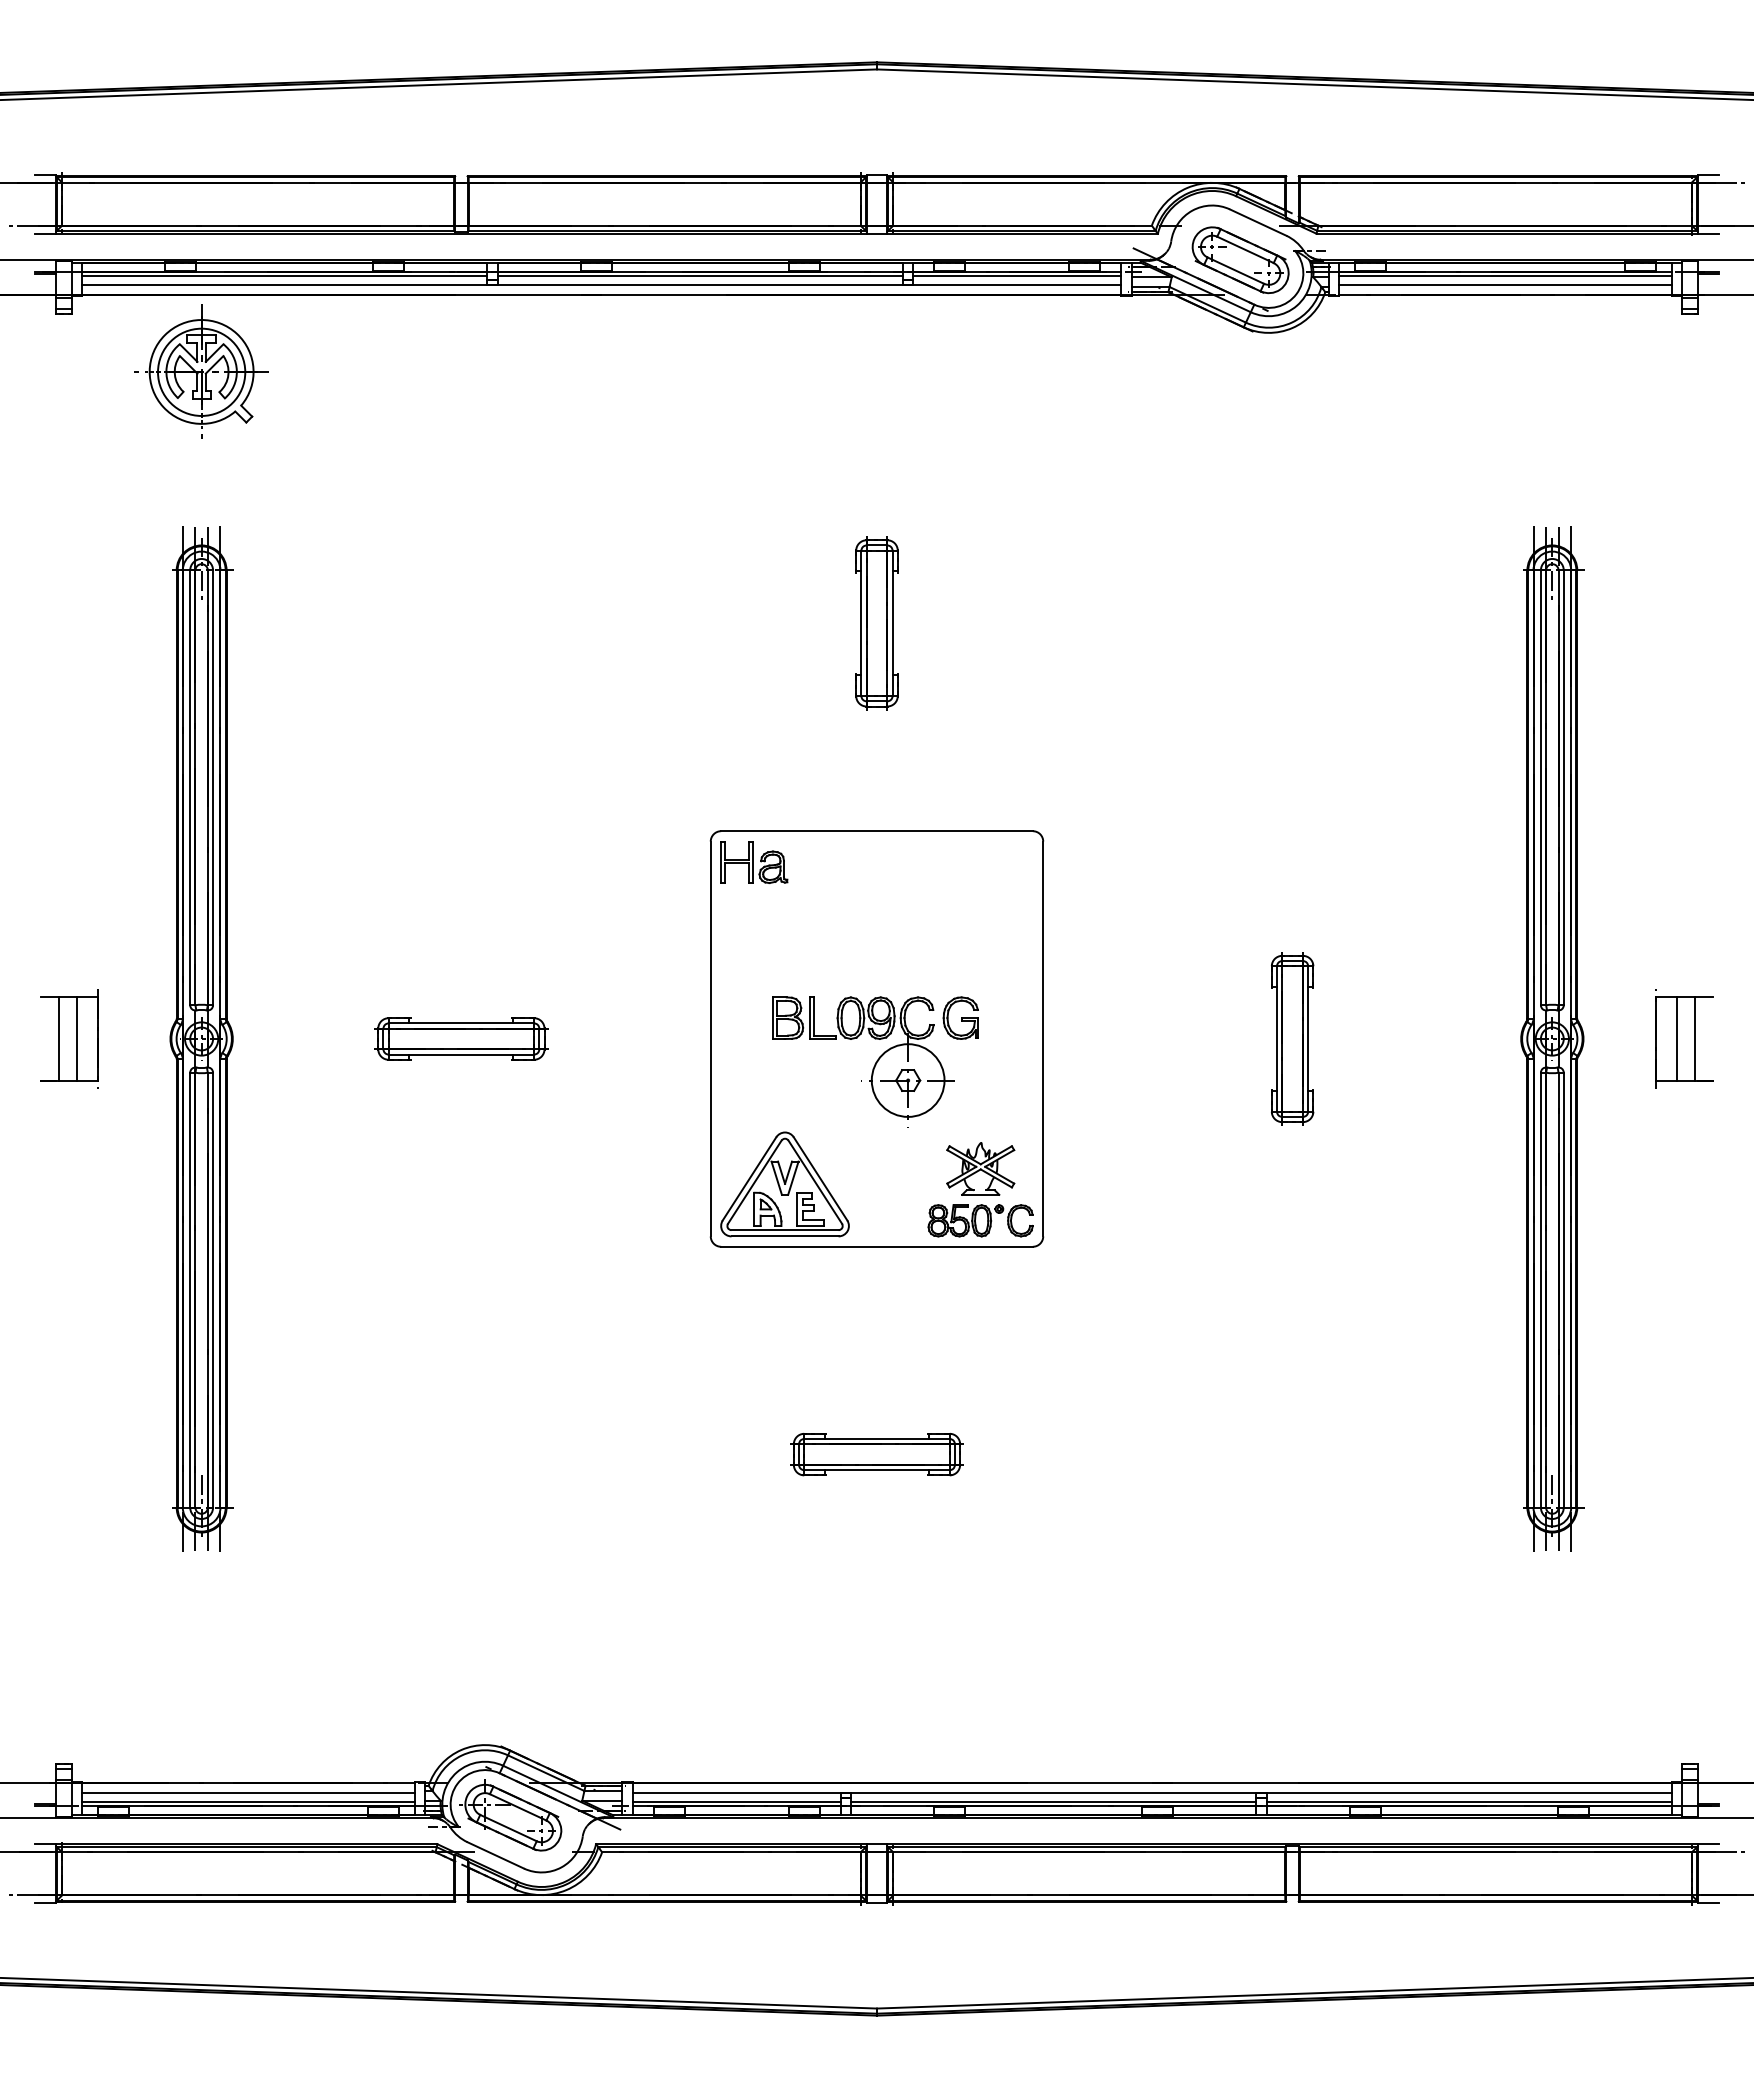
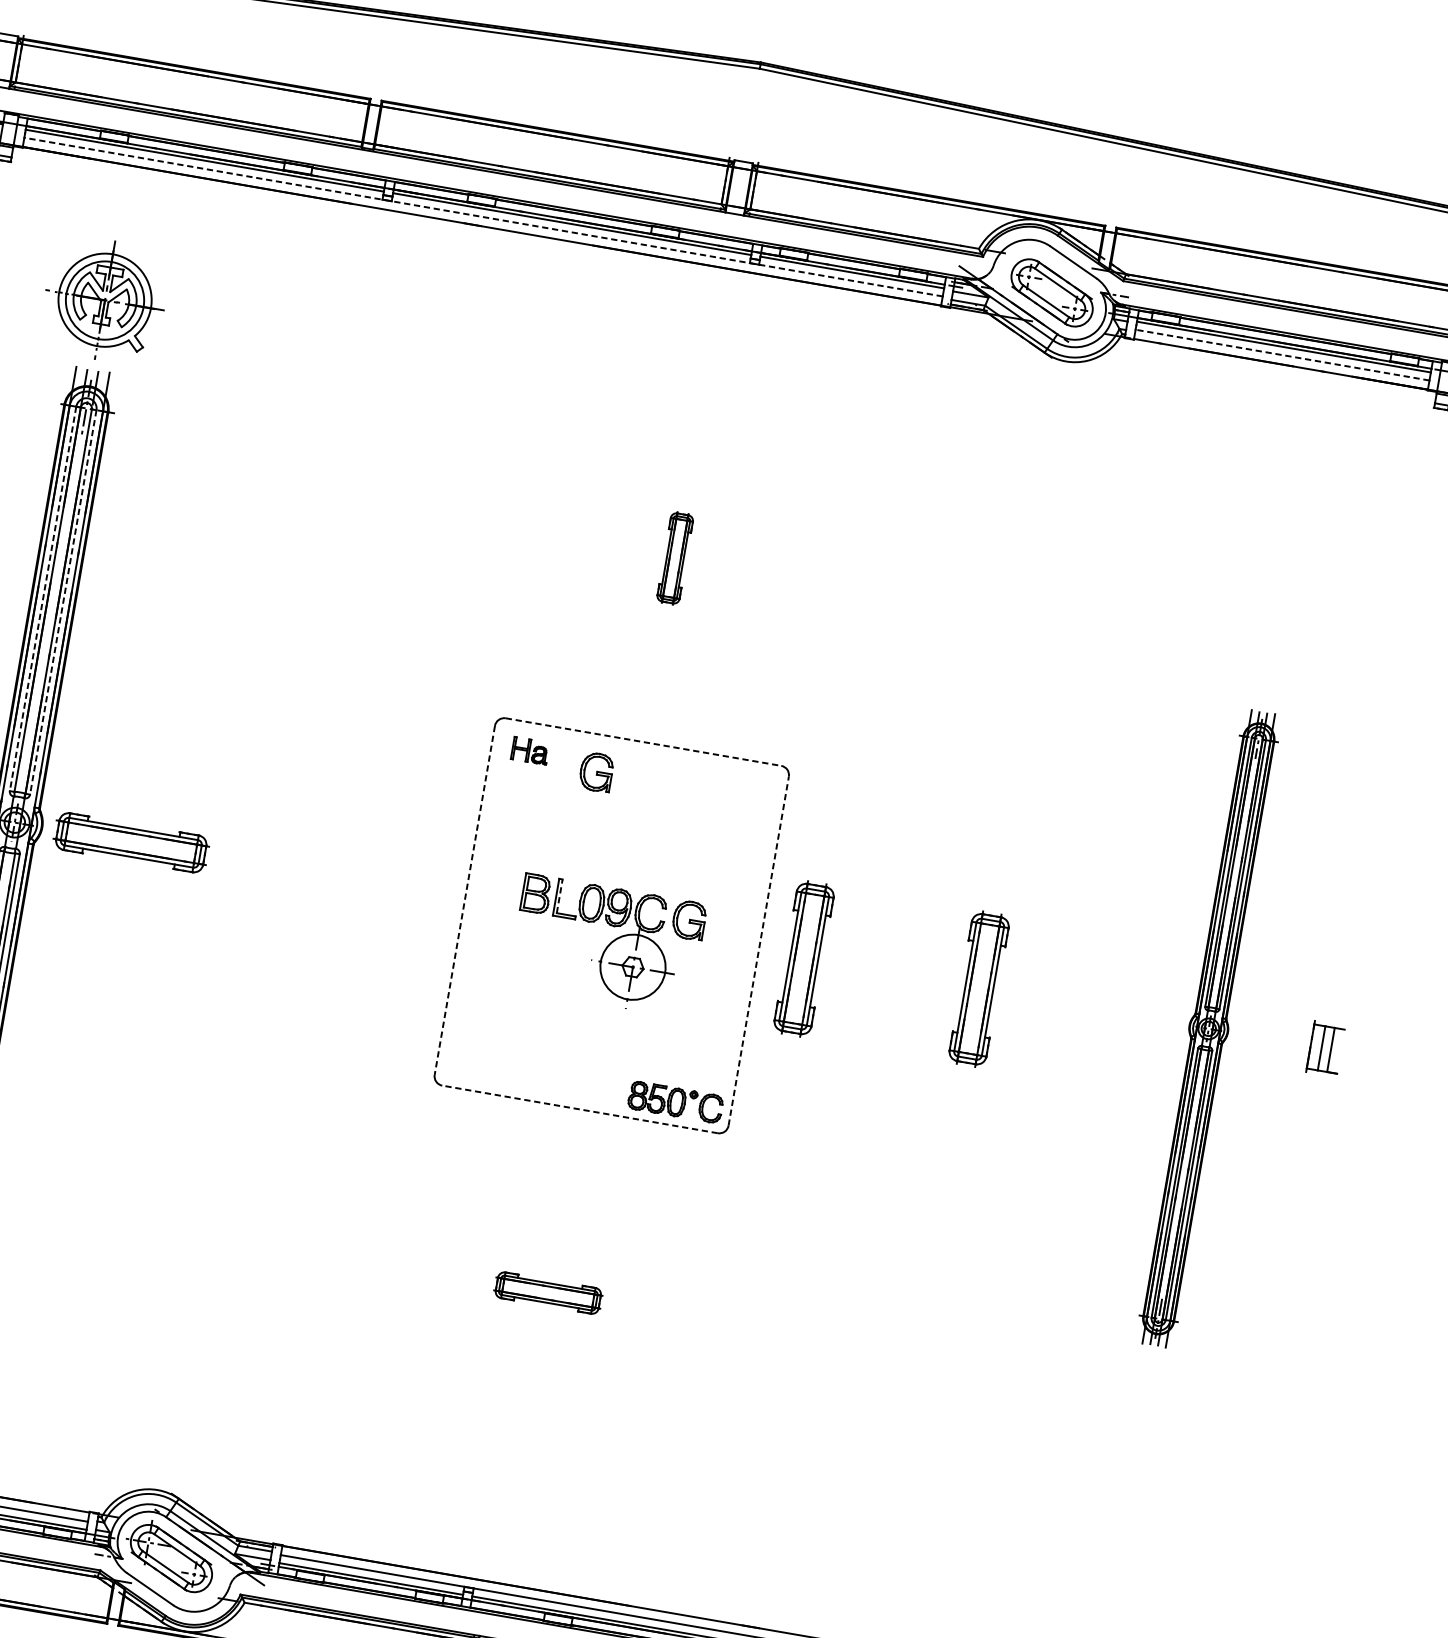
line: (601, 284) -> (483, 216), solid -> dashed
line: (1505, 284) -> (1282, 354), solid -> dashed
part: (201, 371) -> (105, 299), moved
part: (876, 623) -> (674, 558), size x0.6
line: (190, 788) -> (43, 599), solid -> dashed
line: (213, 788) -> (63, 603), solid -> dashed
line: (877, 831) -> (643, 742), solid -> dashed
part: (754, 862) -> (530, 751), size x0.6
part: (830, 872) -> (596, 771), added
line: (814, 1016) -> (559, 896), solid -> dashed
part: (461, 1038) -> (131, 842), moved
line: (1043, 1038) -> (759, 950), solid -> dashed
part: (1094, 1038) -> (804, 958), added
part: (1552, 1038) -> (1208, 1028), size x0.7
part: (1684, 1038) -> (1325, 1048), size x0.6
line: (710, 1039) -> (464, 900), solid -> dashed
part: (980, 1168) -> (683, 1056), removed
part: (784, 1184) -> (507, 1040), removed
line: (877, 1246) -> (580, 1109), solid -> dashed
part: (876, 1454) -> (547, 1292), size x0.7

